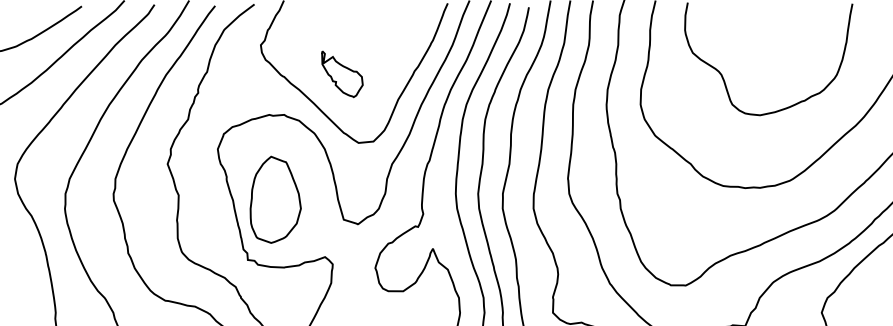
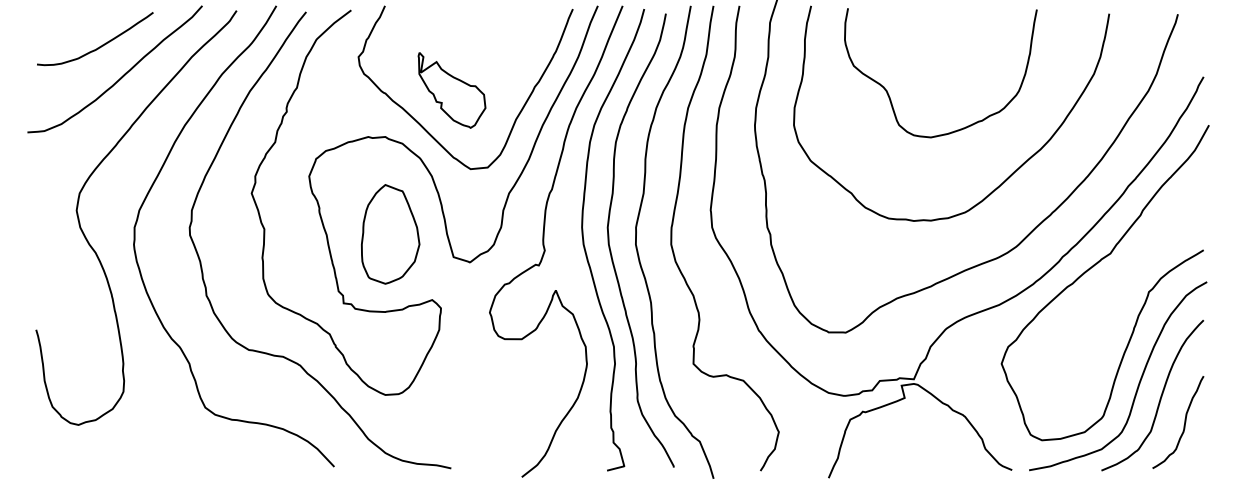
part: (341, 74) -> (451, 90), size x1.43
part: (275, 199) -> (390, 234), moved

